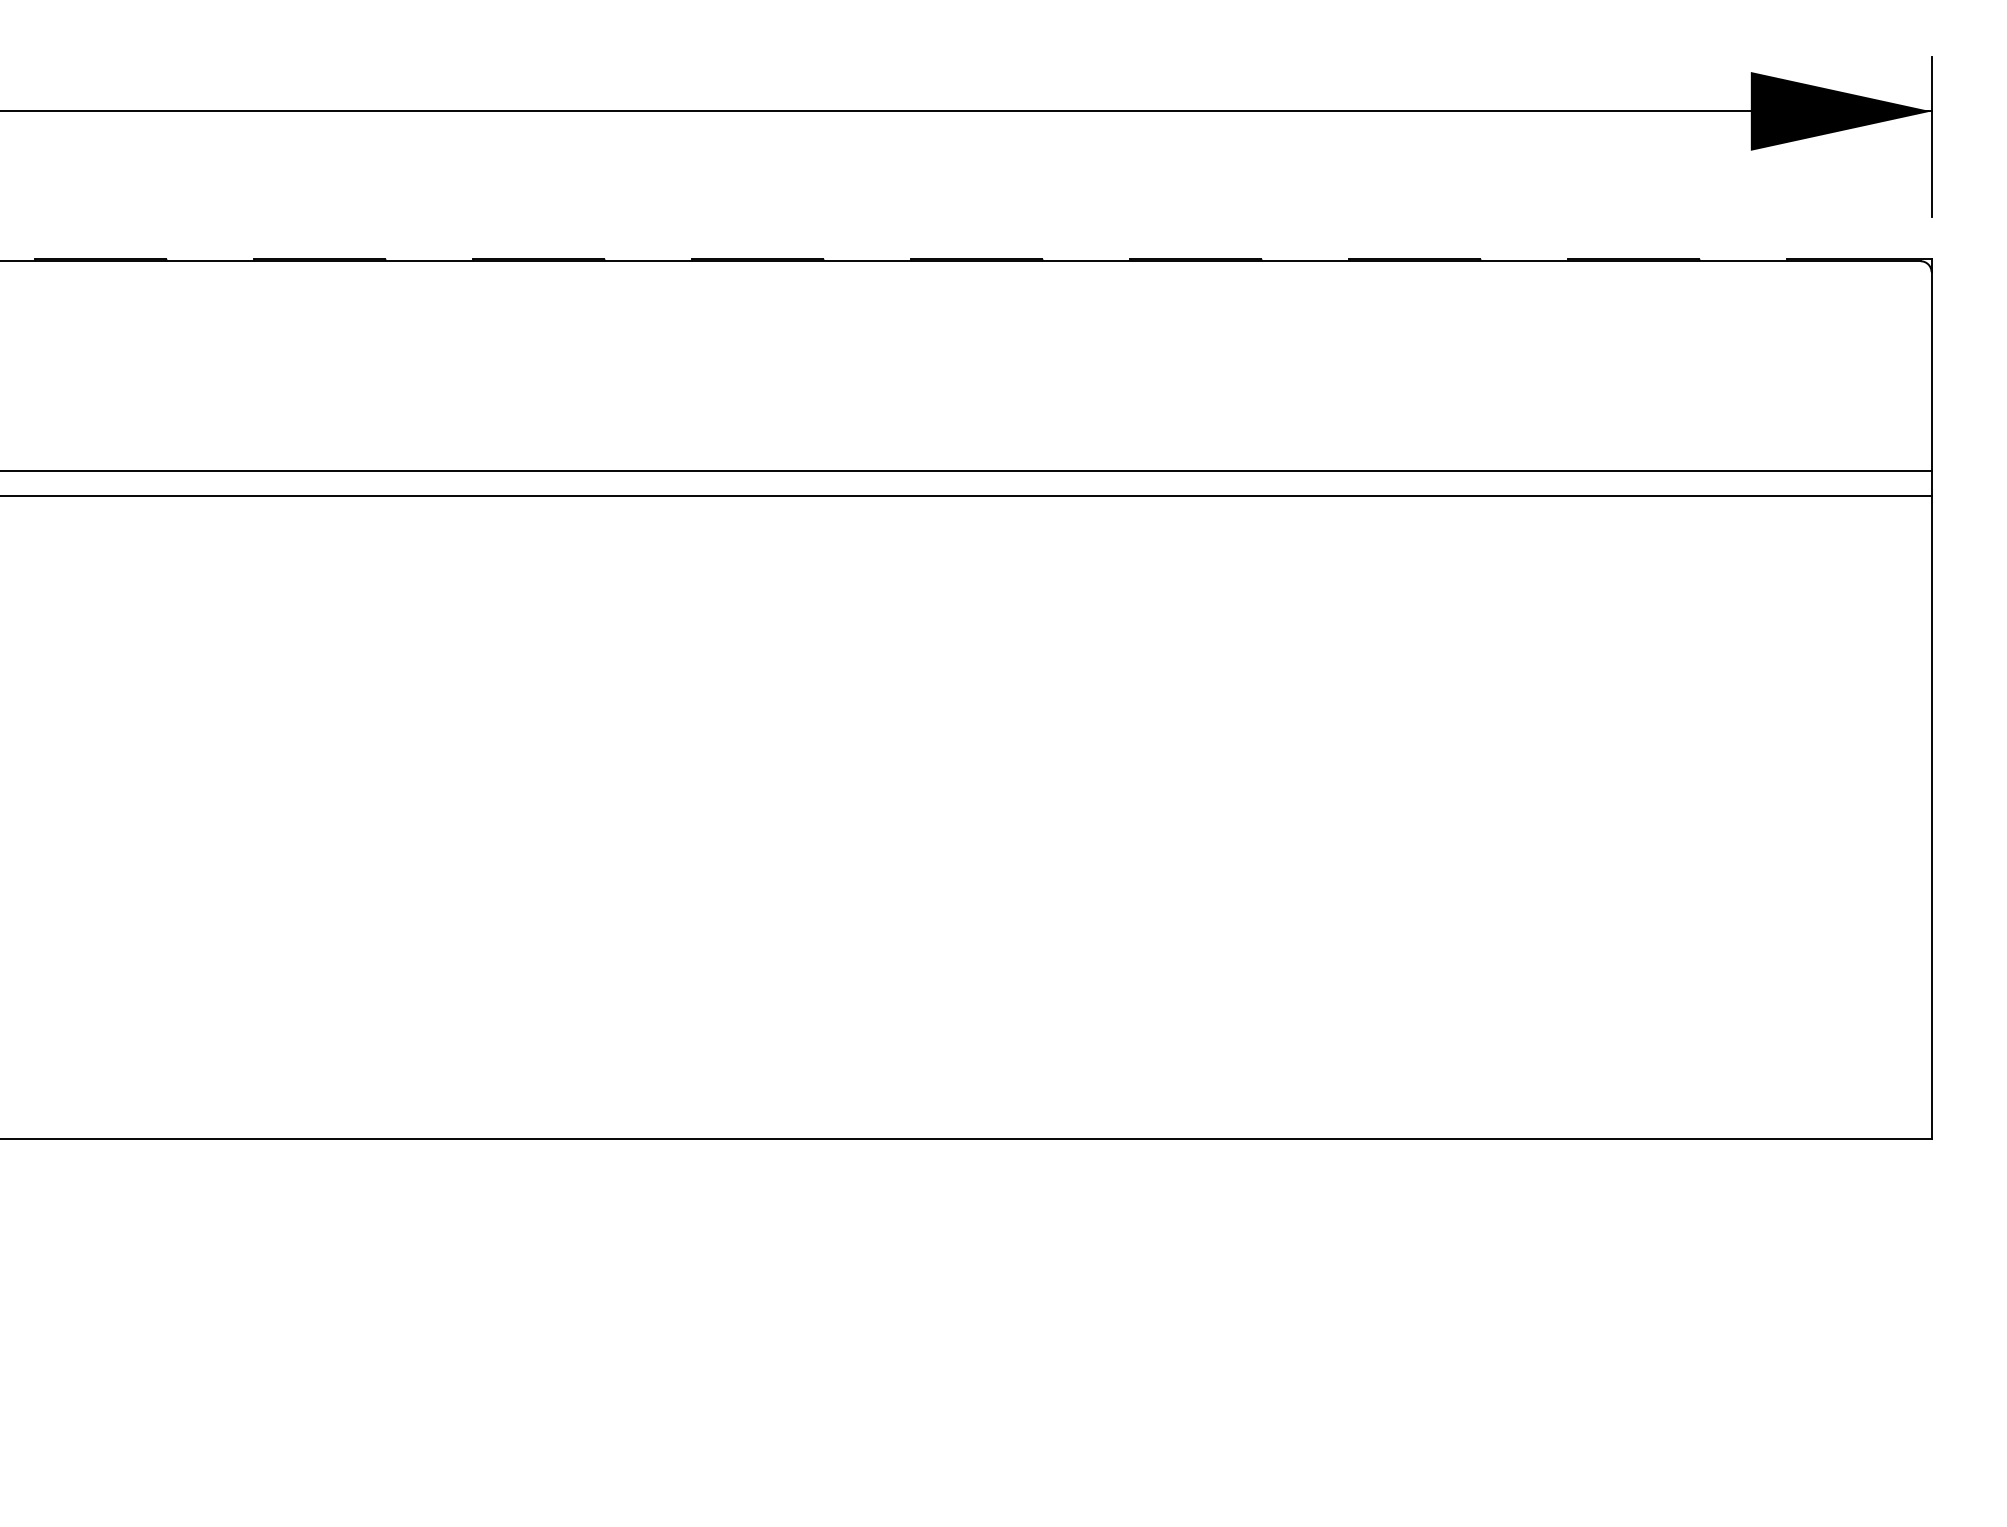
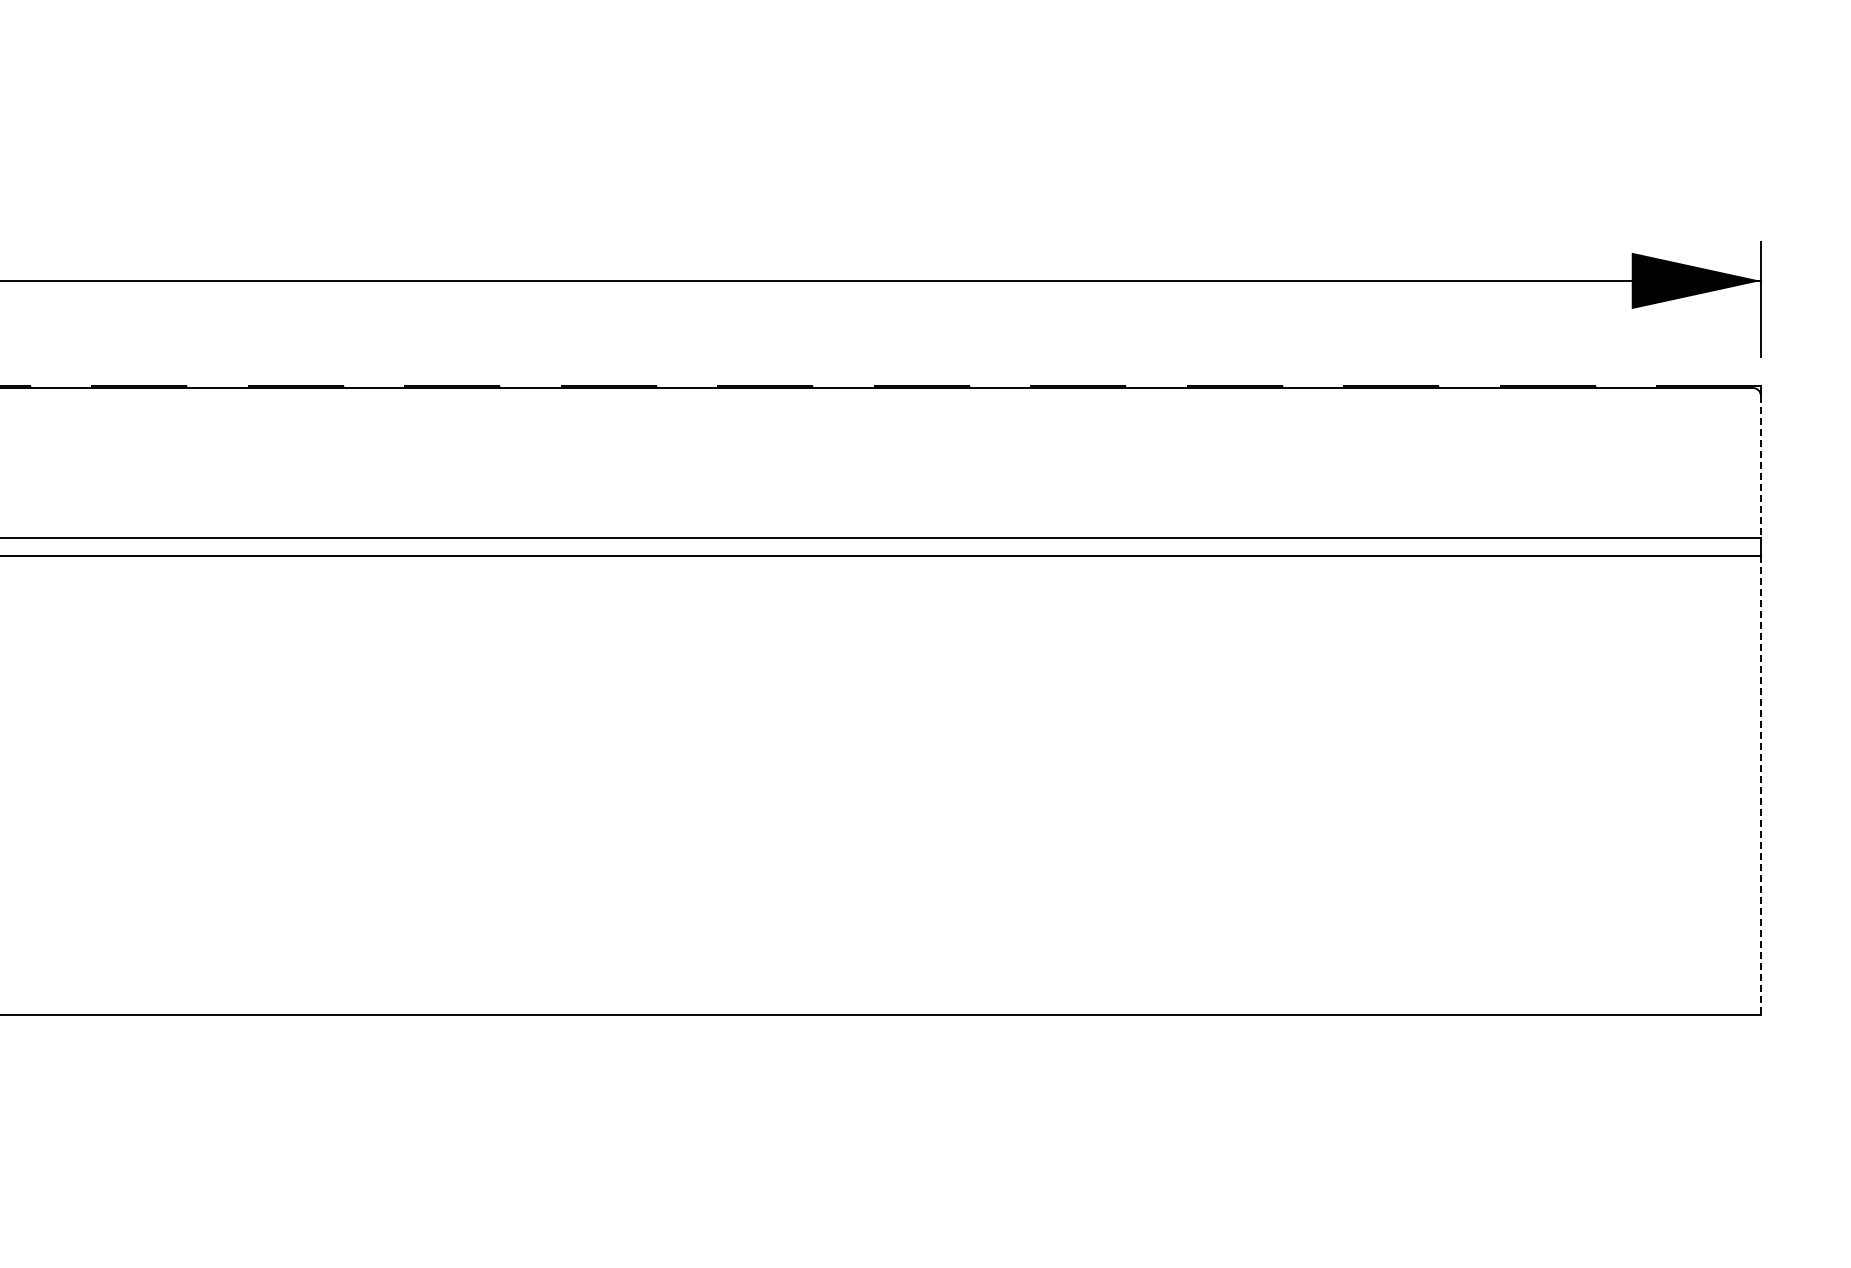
line: (1930, 372) -> (1760, 467), solid -> dashed
line: (1930, 817) -> (1760, 785), solid -> dashed

